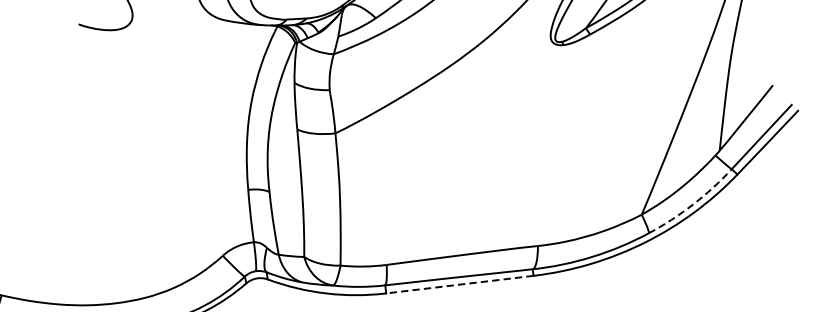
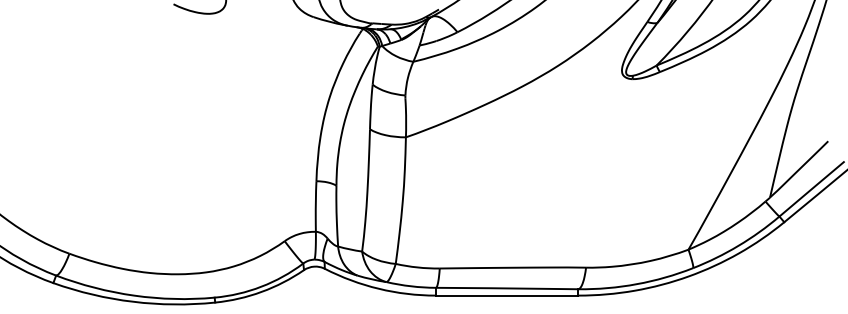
arc: (692, 204) -> (738, 245), dashed -> solid
line: (459, 284) -> (506, 295), dashed -> solid

